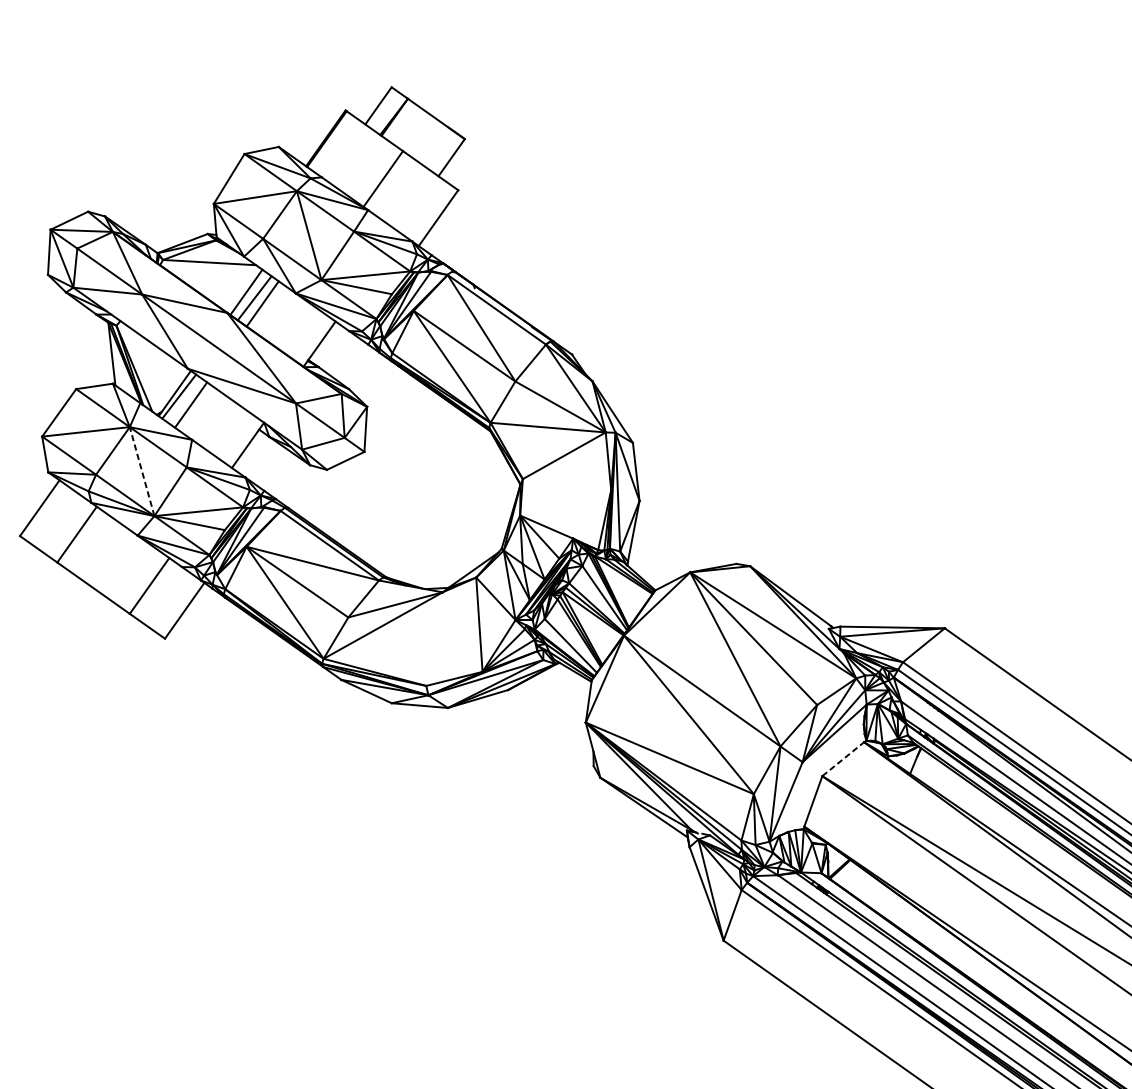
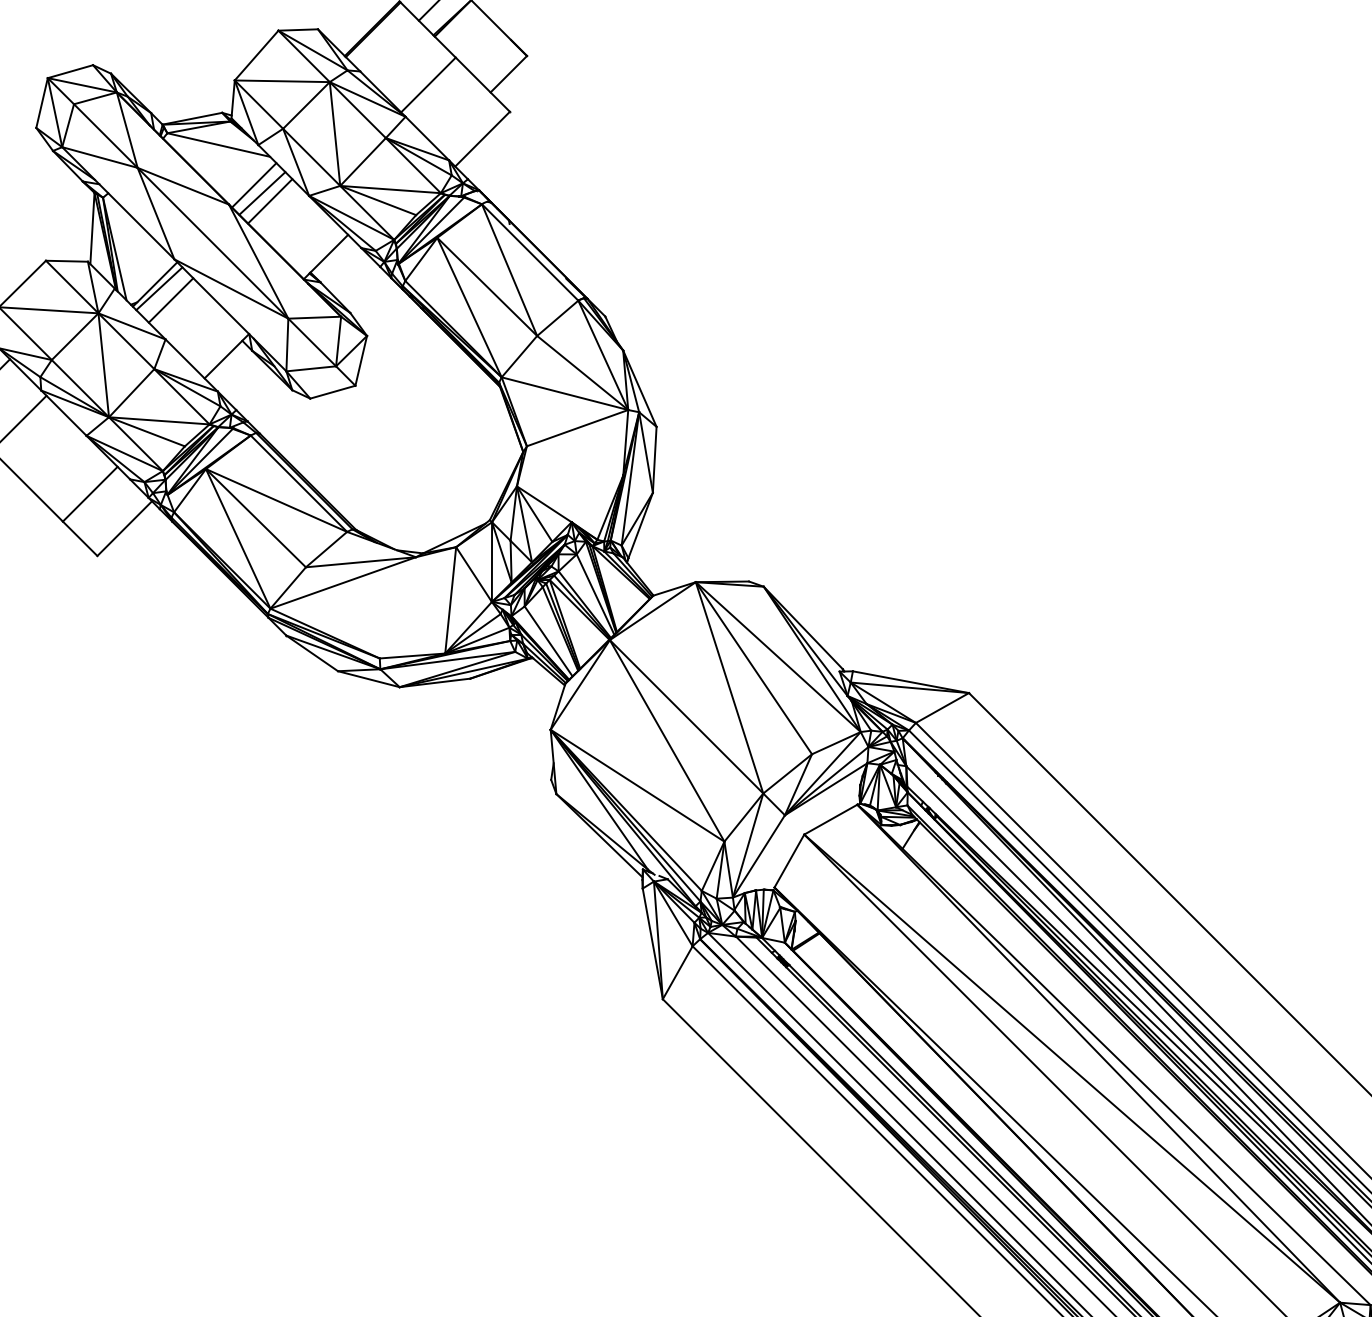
line: (141, 470) -> (103, 364), dashed -> solid
line: (843, 758) -> (831, 819), dashed -> solid

